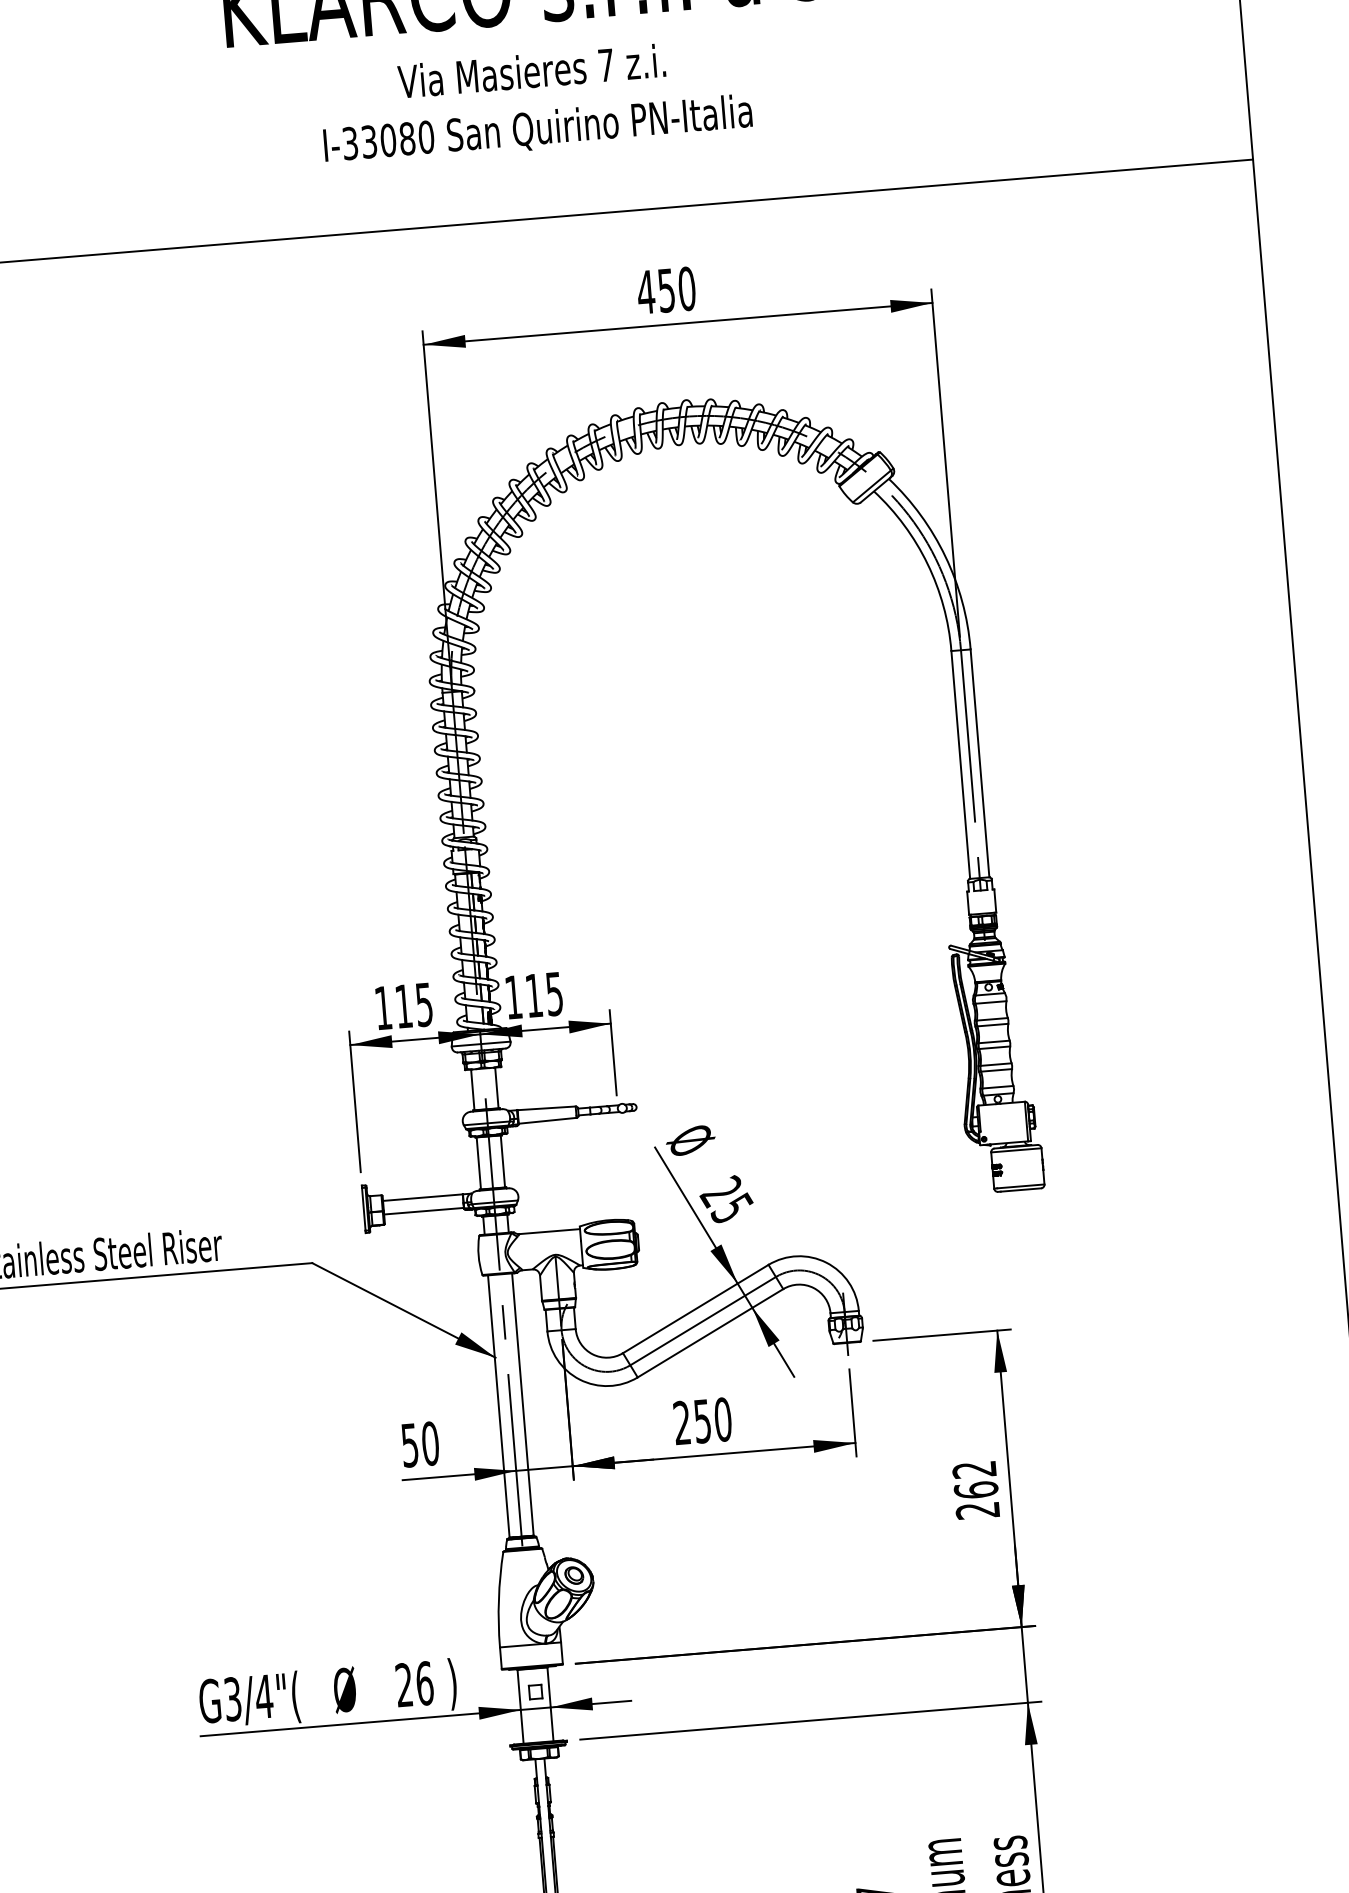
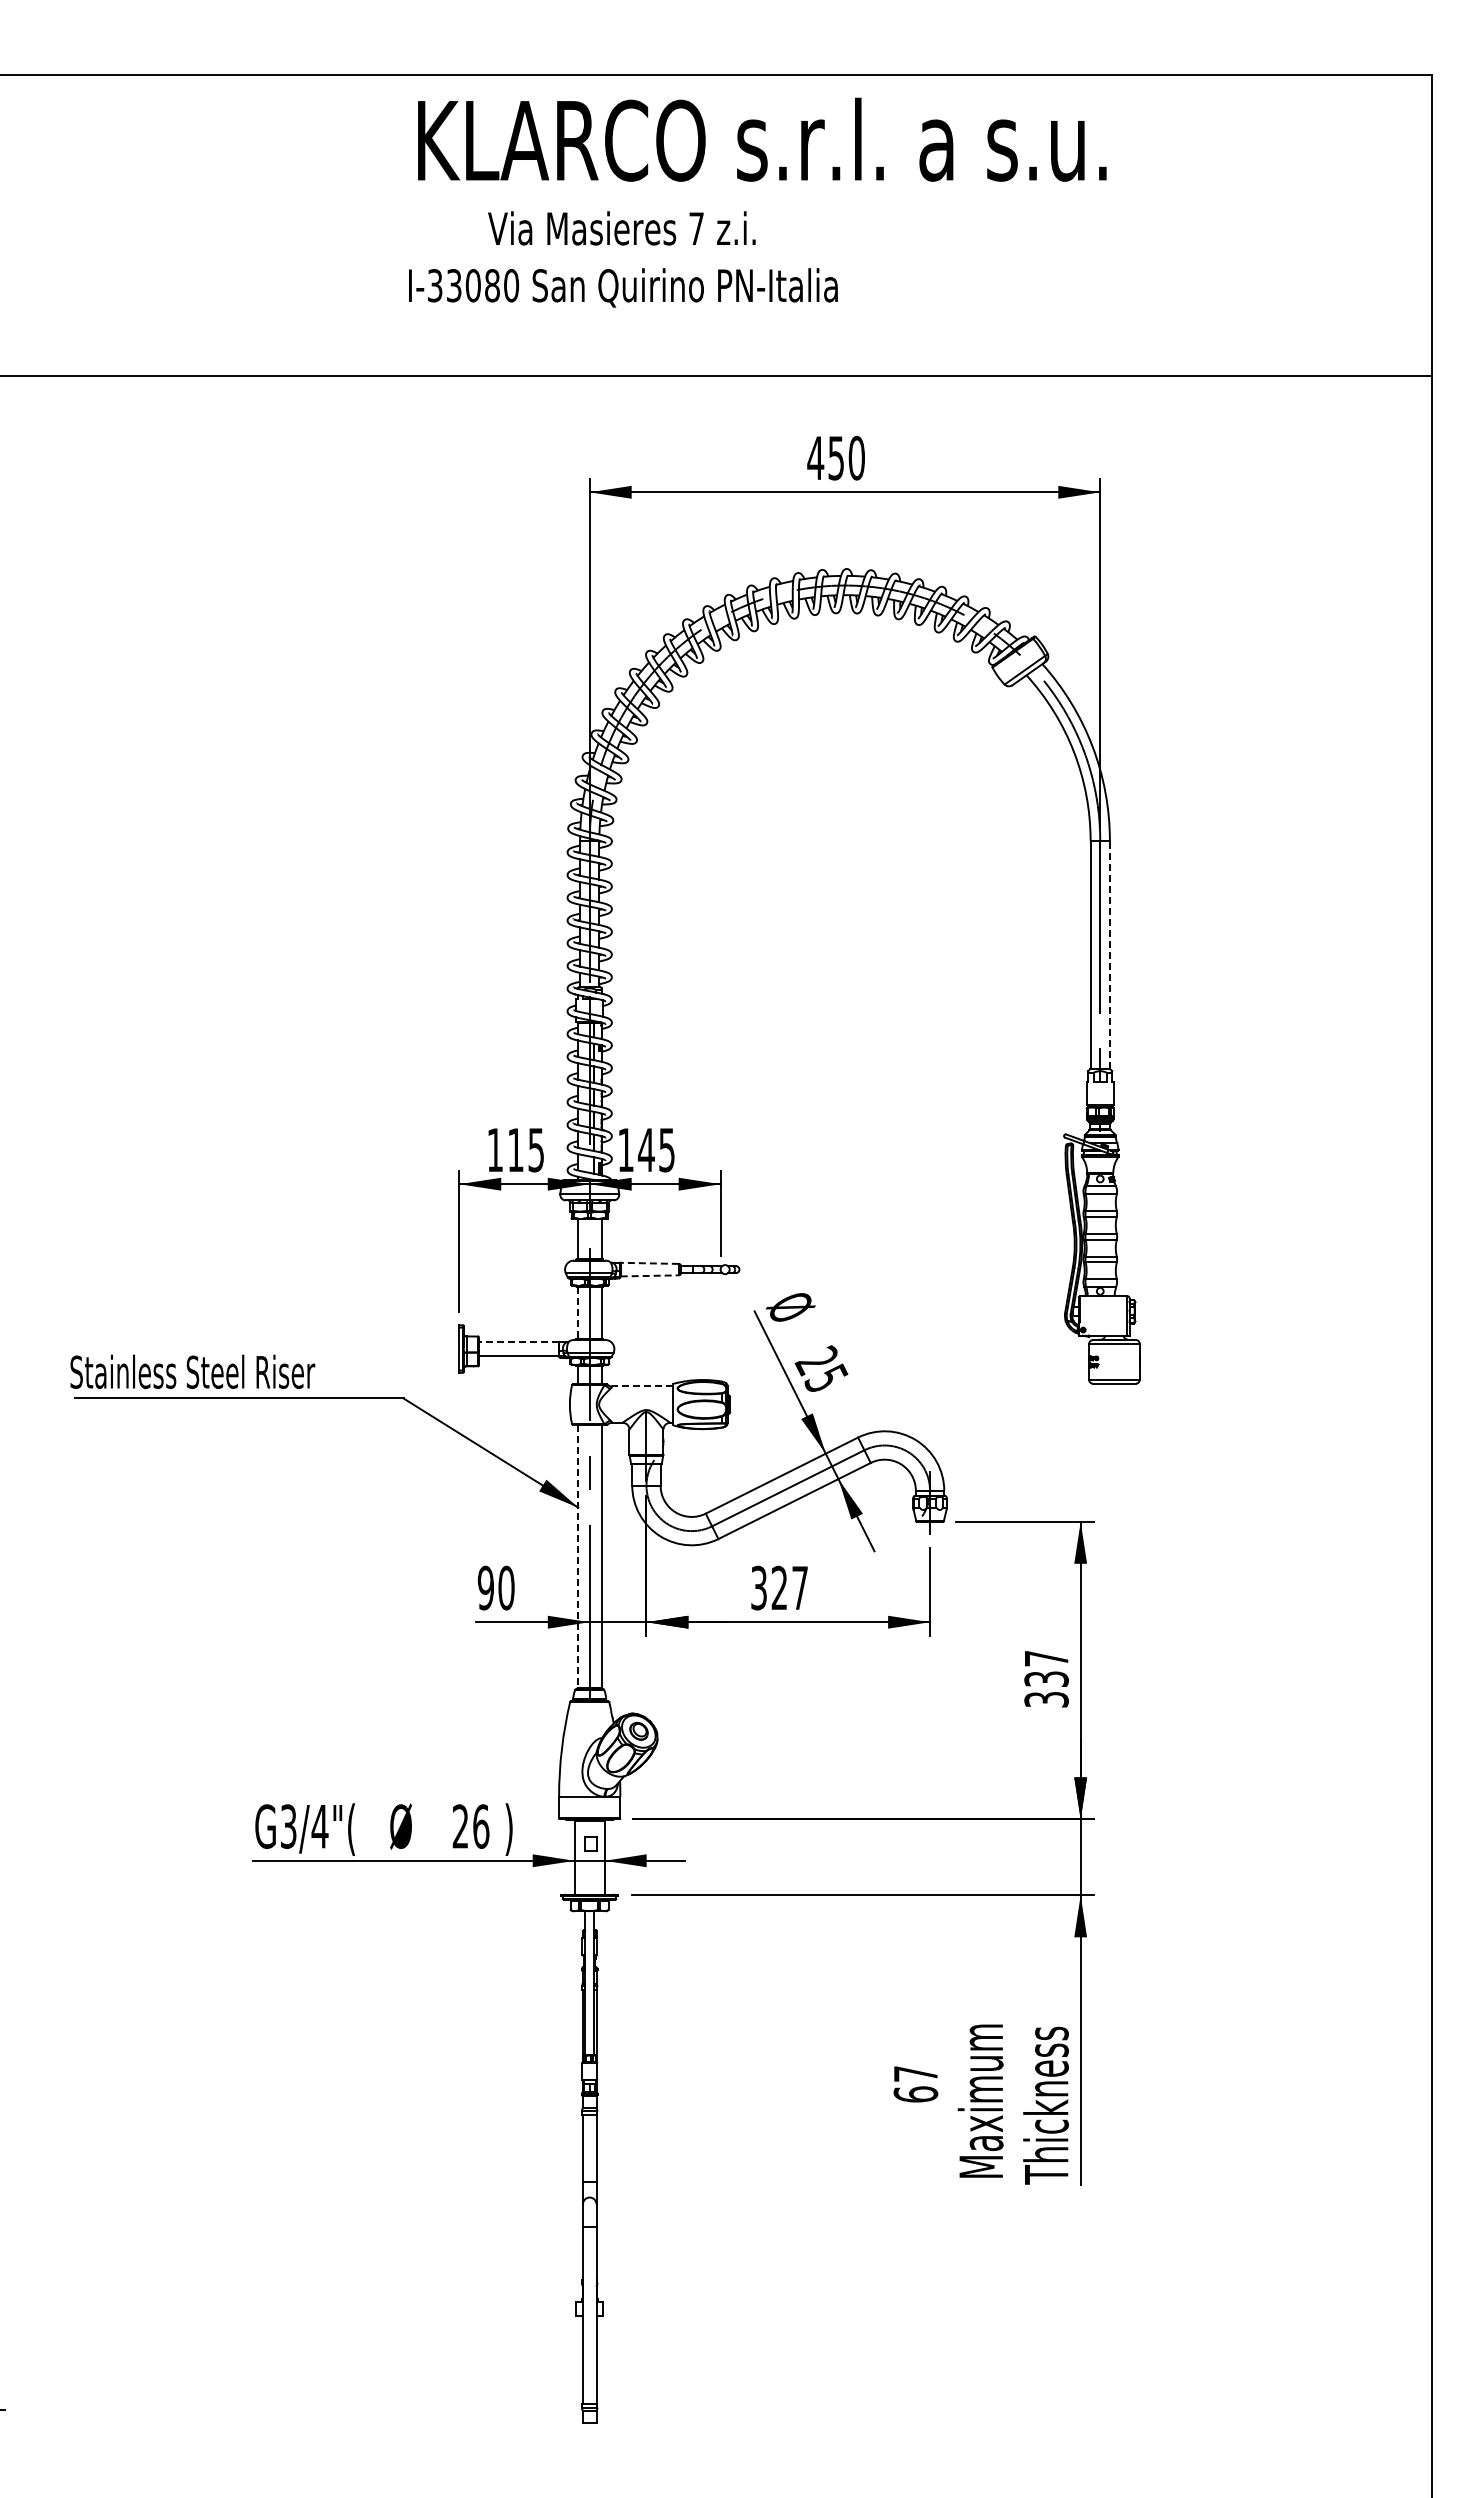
text: (535, 101) -> (623, 259), moved
line: (979, 762) -> (1109, 954), solid -> dashed
text: (534, 995) -> (646, 1149), 115 -> 145
line: (546, 1108) -> (649, 1263), solid -> dashed
line: (548, 1120) -> (650, 1275), solid -> dashed
line: (478, 1164) -> (577, 1313), solid -> dashed
line: (423, 1197) -> (519, 1342), solid -> dashed
line: (549, 1231) -> (642, 1386), solid -> dashed
line: (498, 1406) -> (577, 1556), solid -> dashed
text: (702, 1420) -> (779, 1587), 250 -> 327
text: (409, 1444) -> (485, 1587), 50 -> 90
text: (976, 1490) -> (1046, 1679), 262 -> 337

